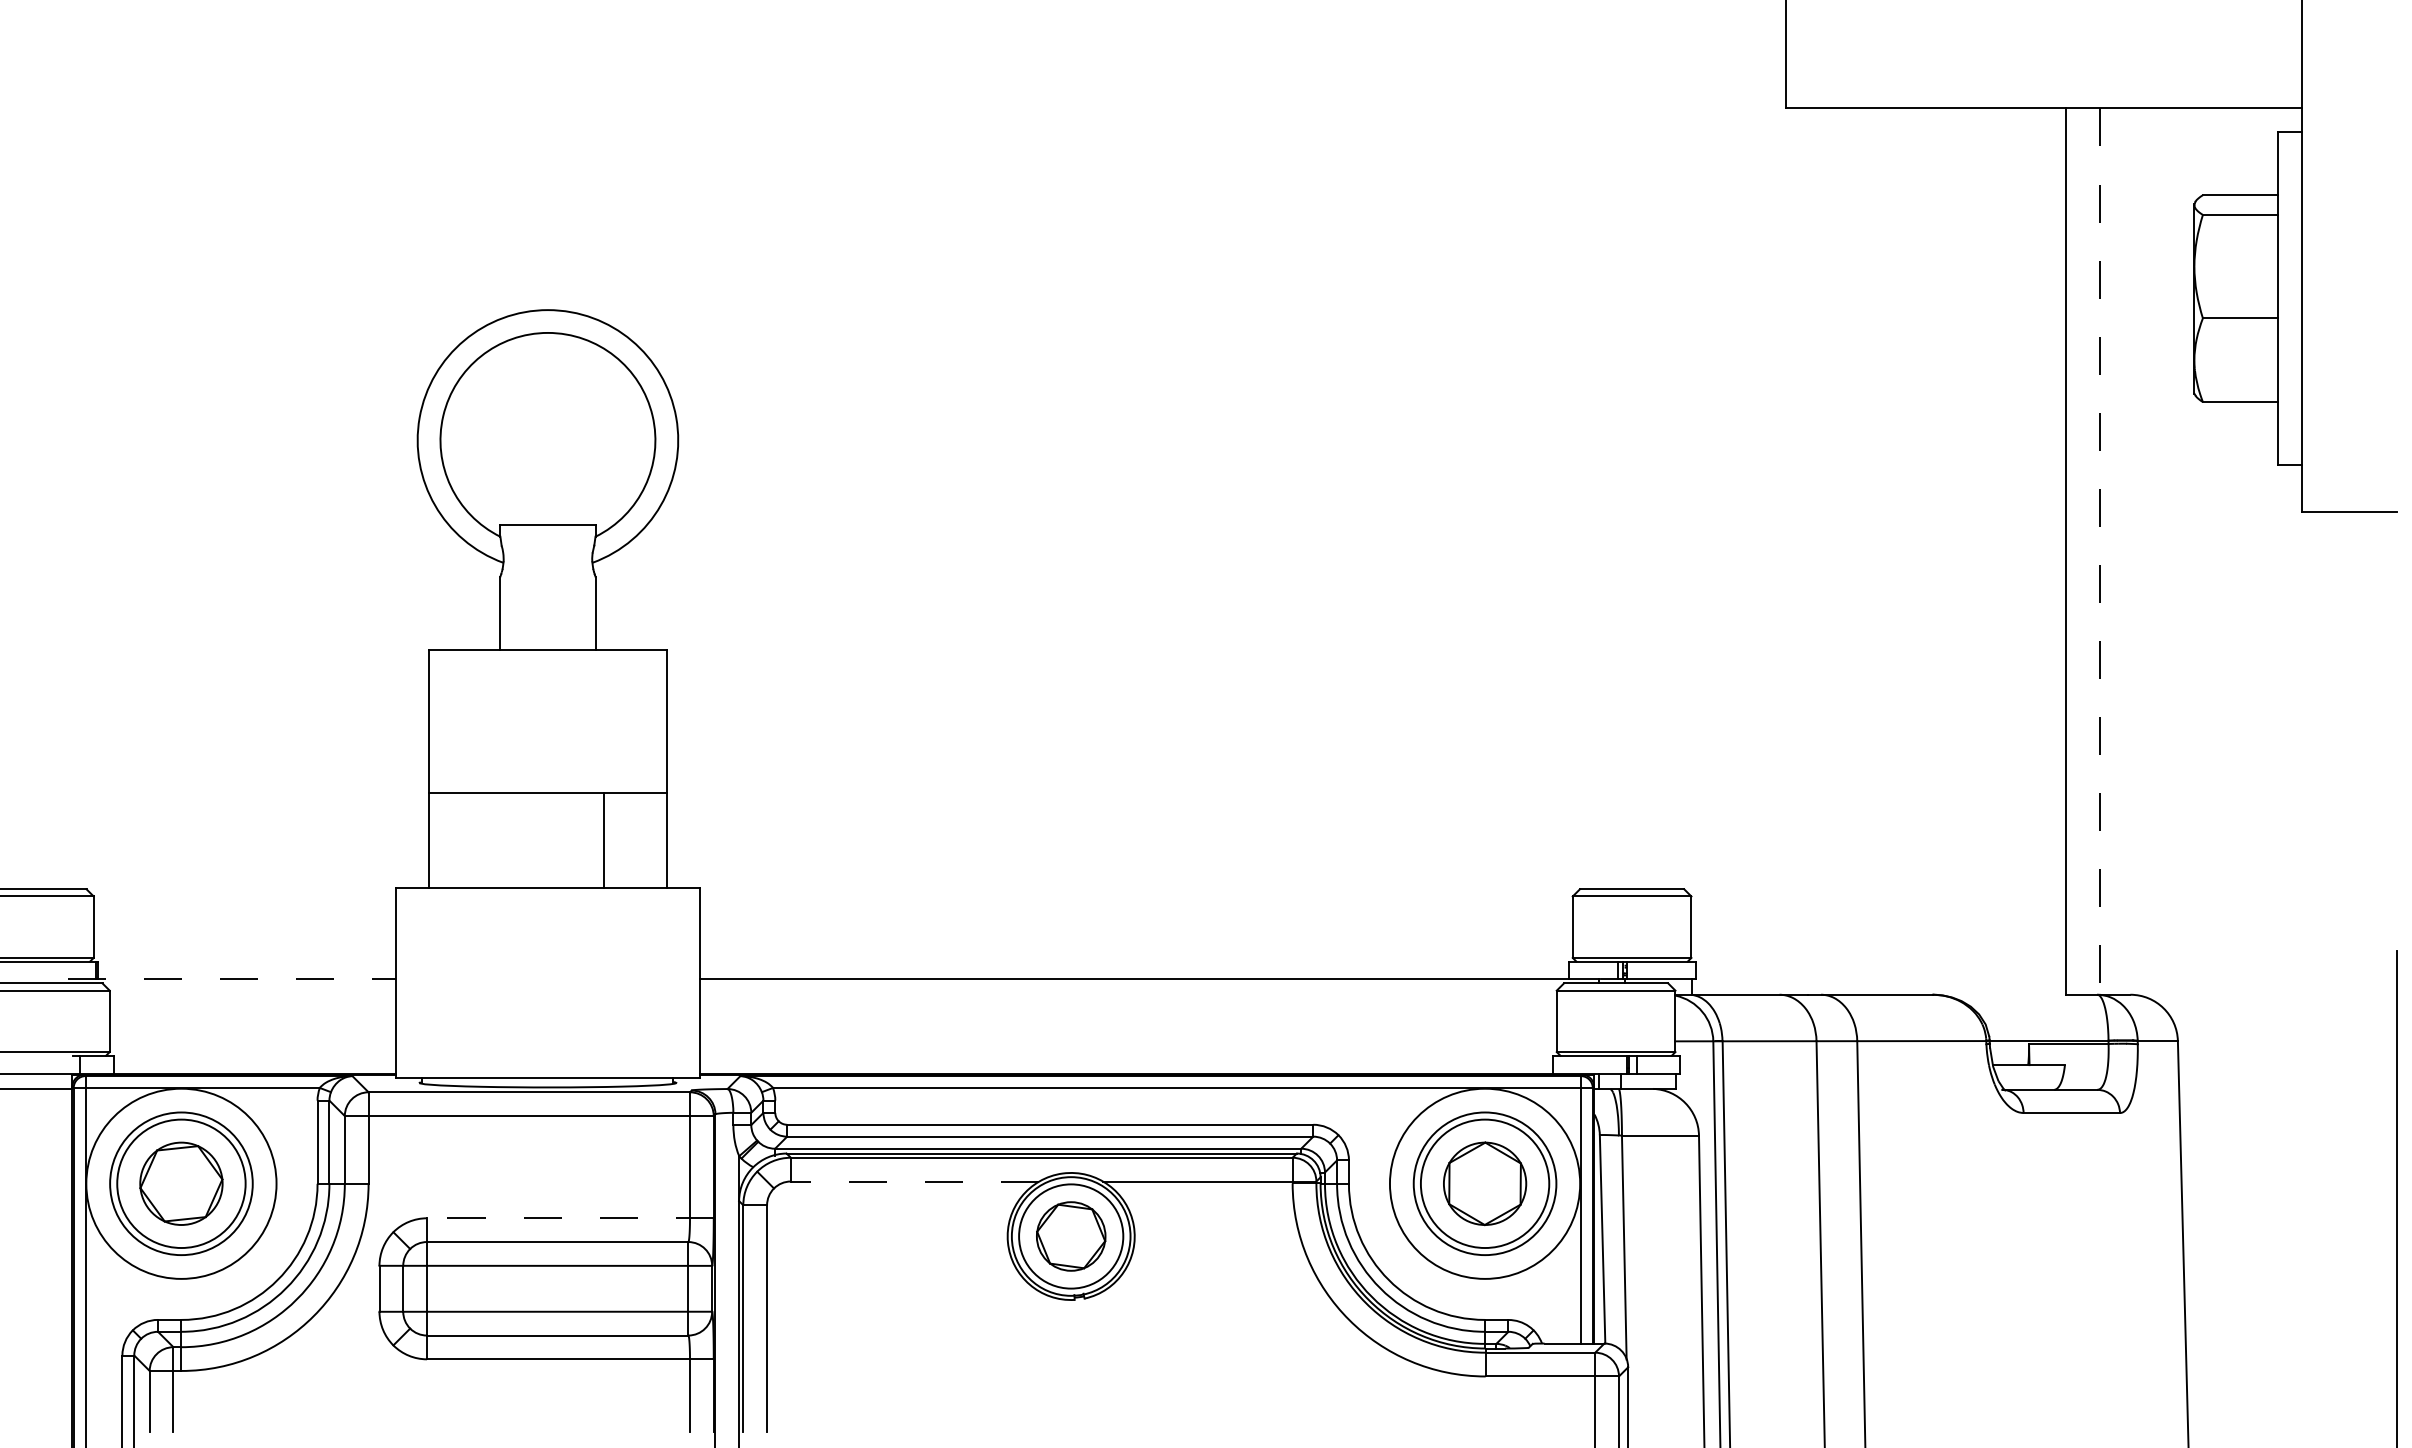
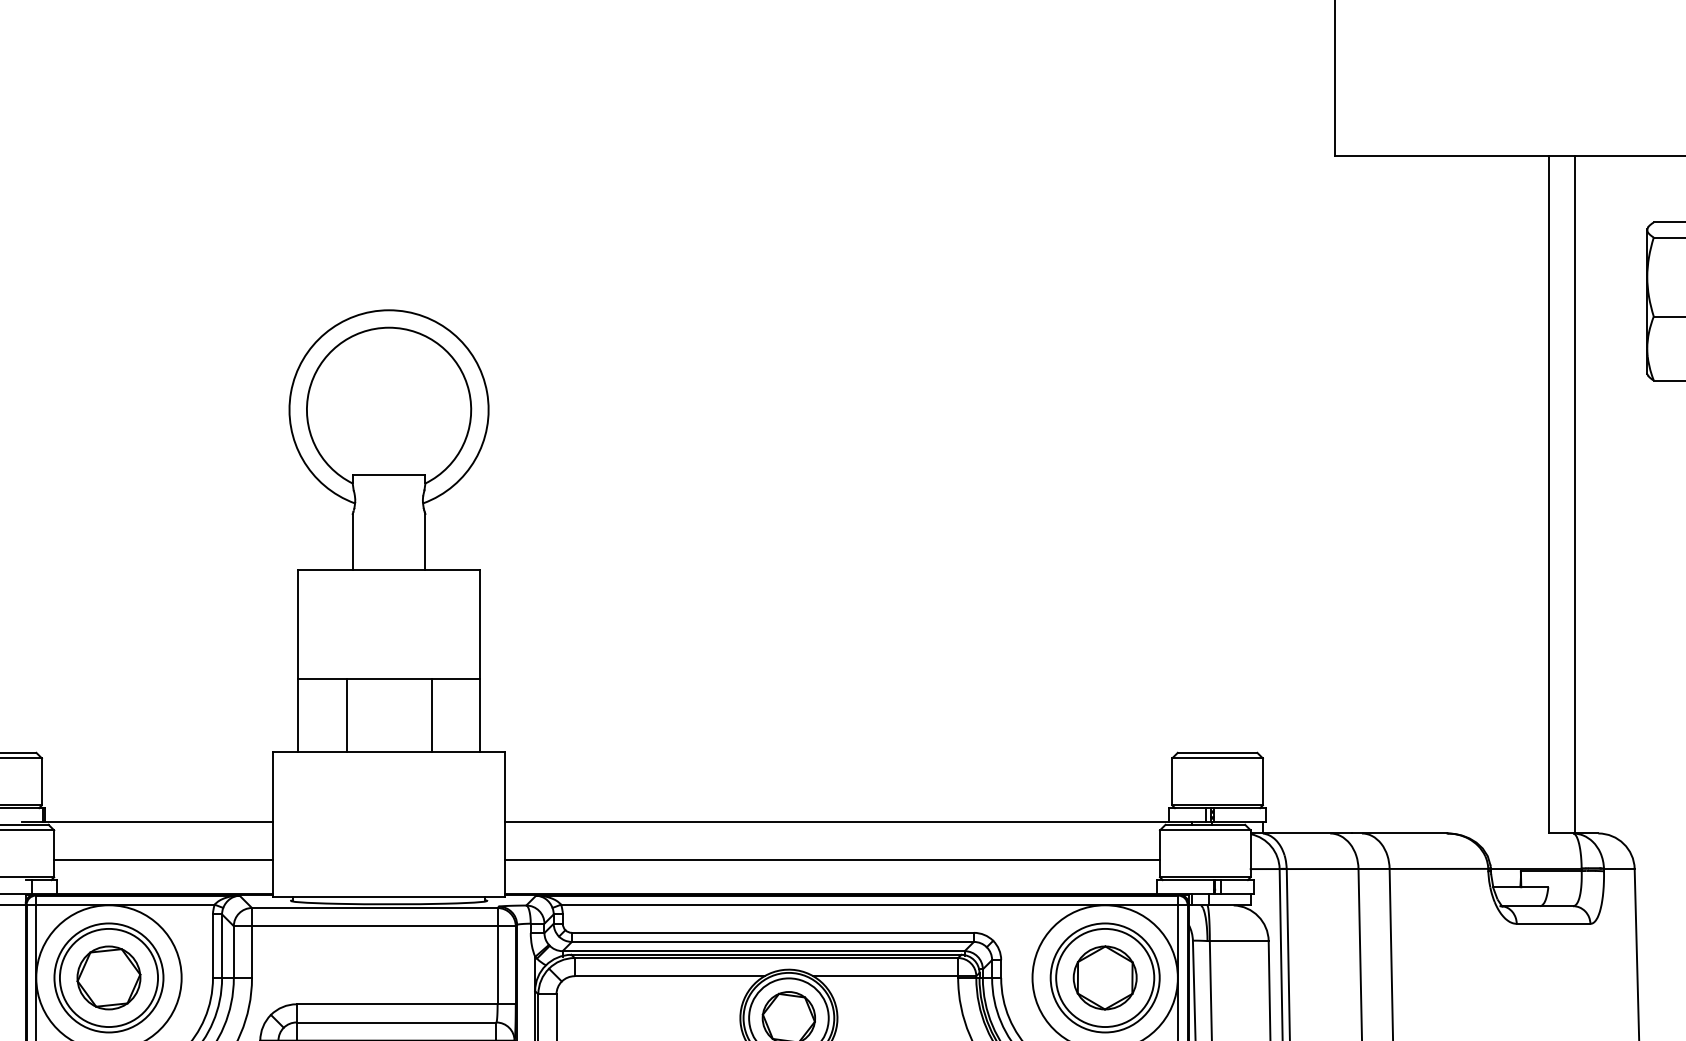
line: (2099, 552) -> (1574, 495), dashed -> solid
line: (492, 840) -> (346, 715), added
line: (232, 979) -> (147, 821), dashed -> solid
line: (252, 1030) -> (163, 860), added
line: (1128, 1030) -> (832, 860), added
line: (914, 1181) -> (669, 976), dashed -> solid
line: (569, 1218) -> (405, 1004), dashed -> solid

